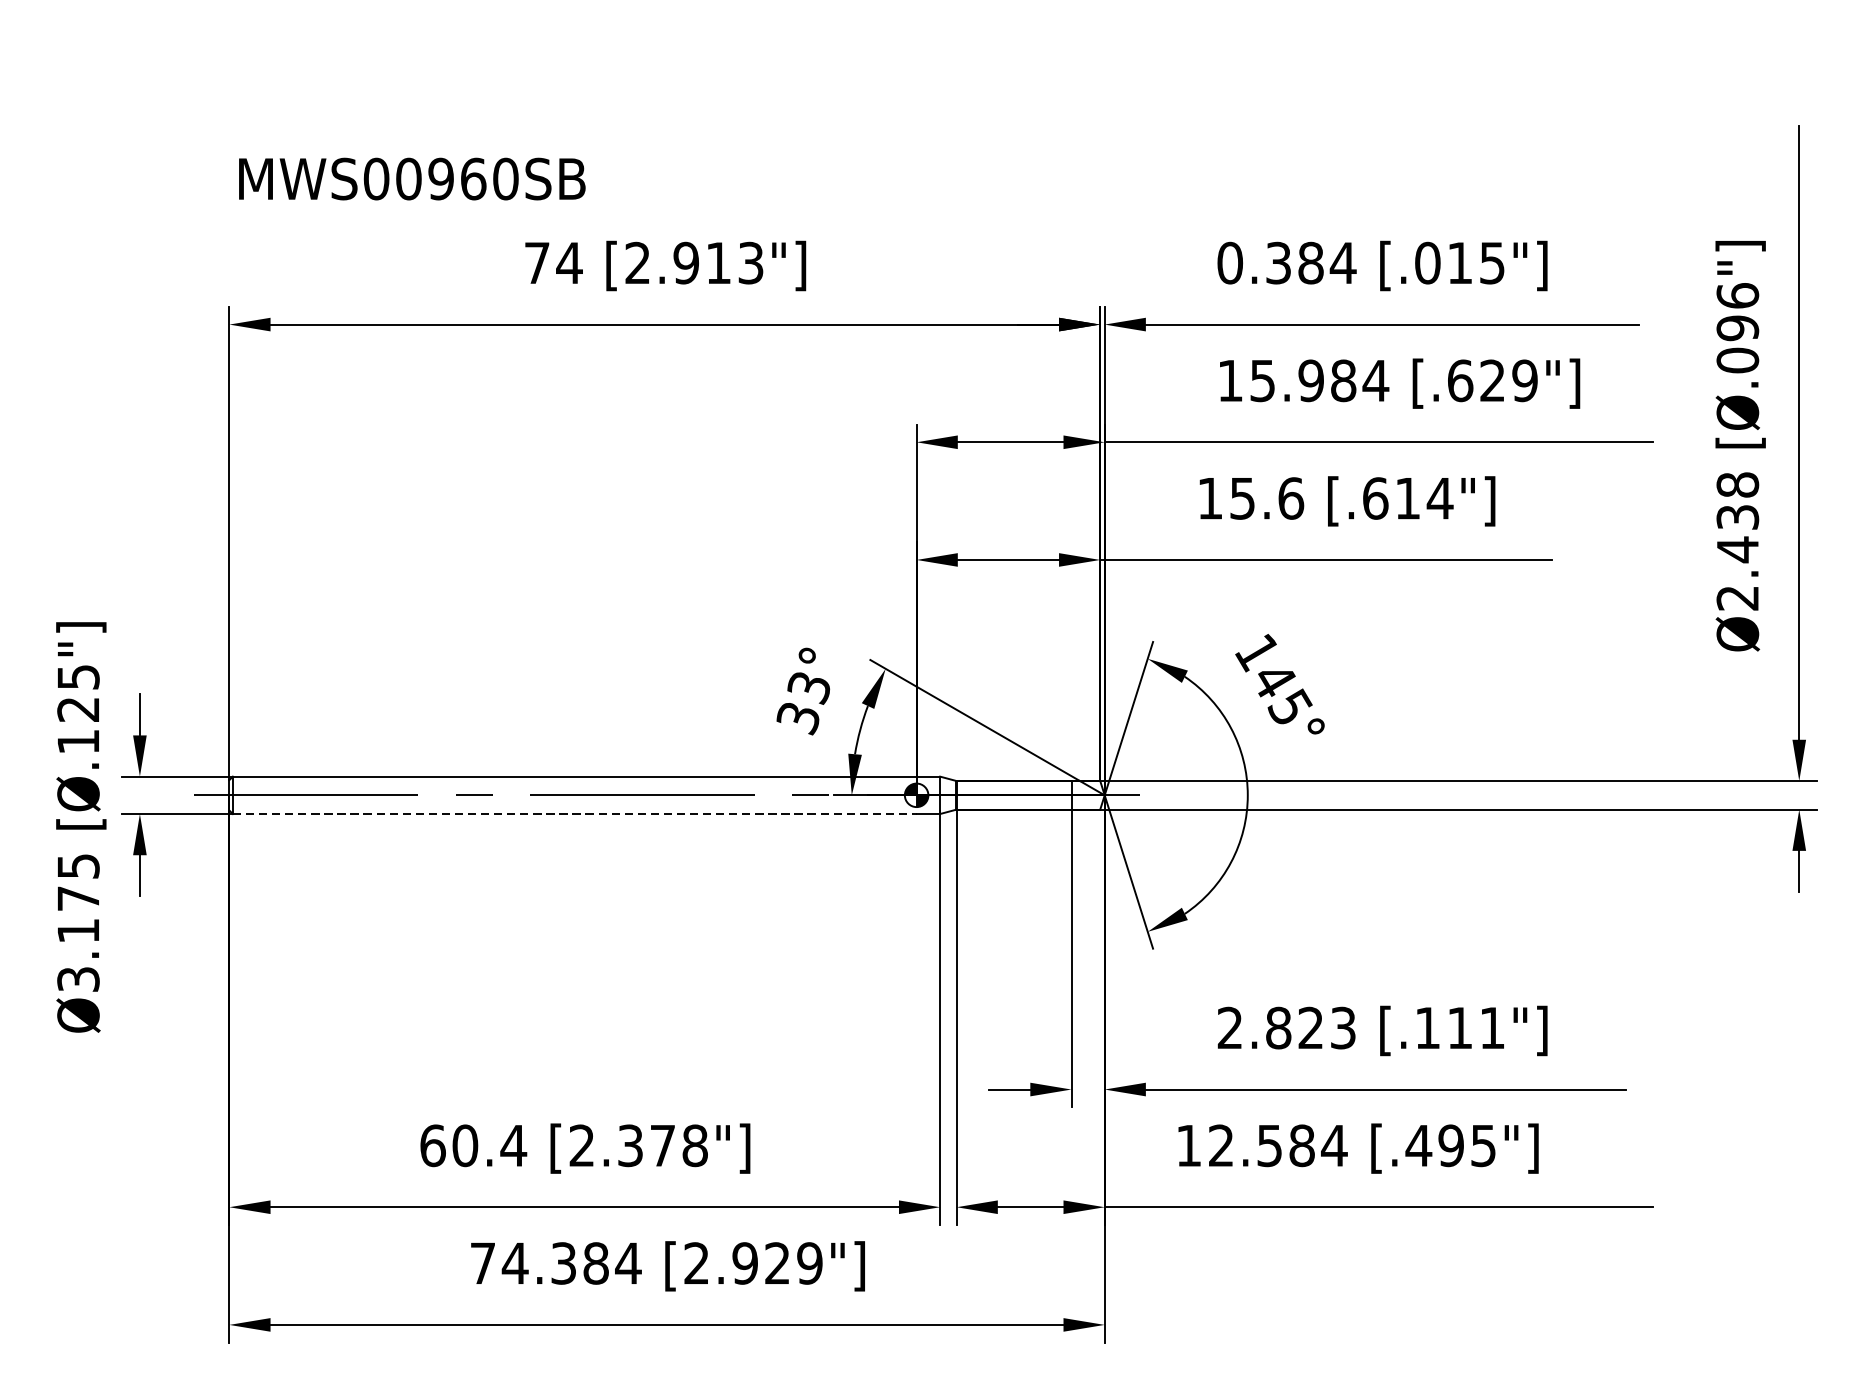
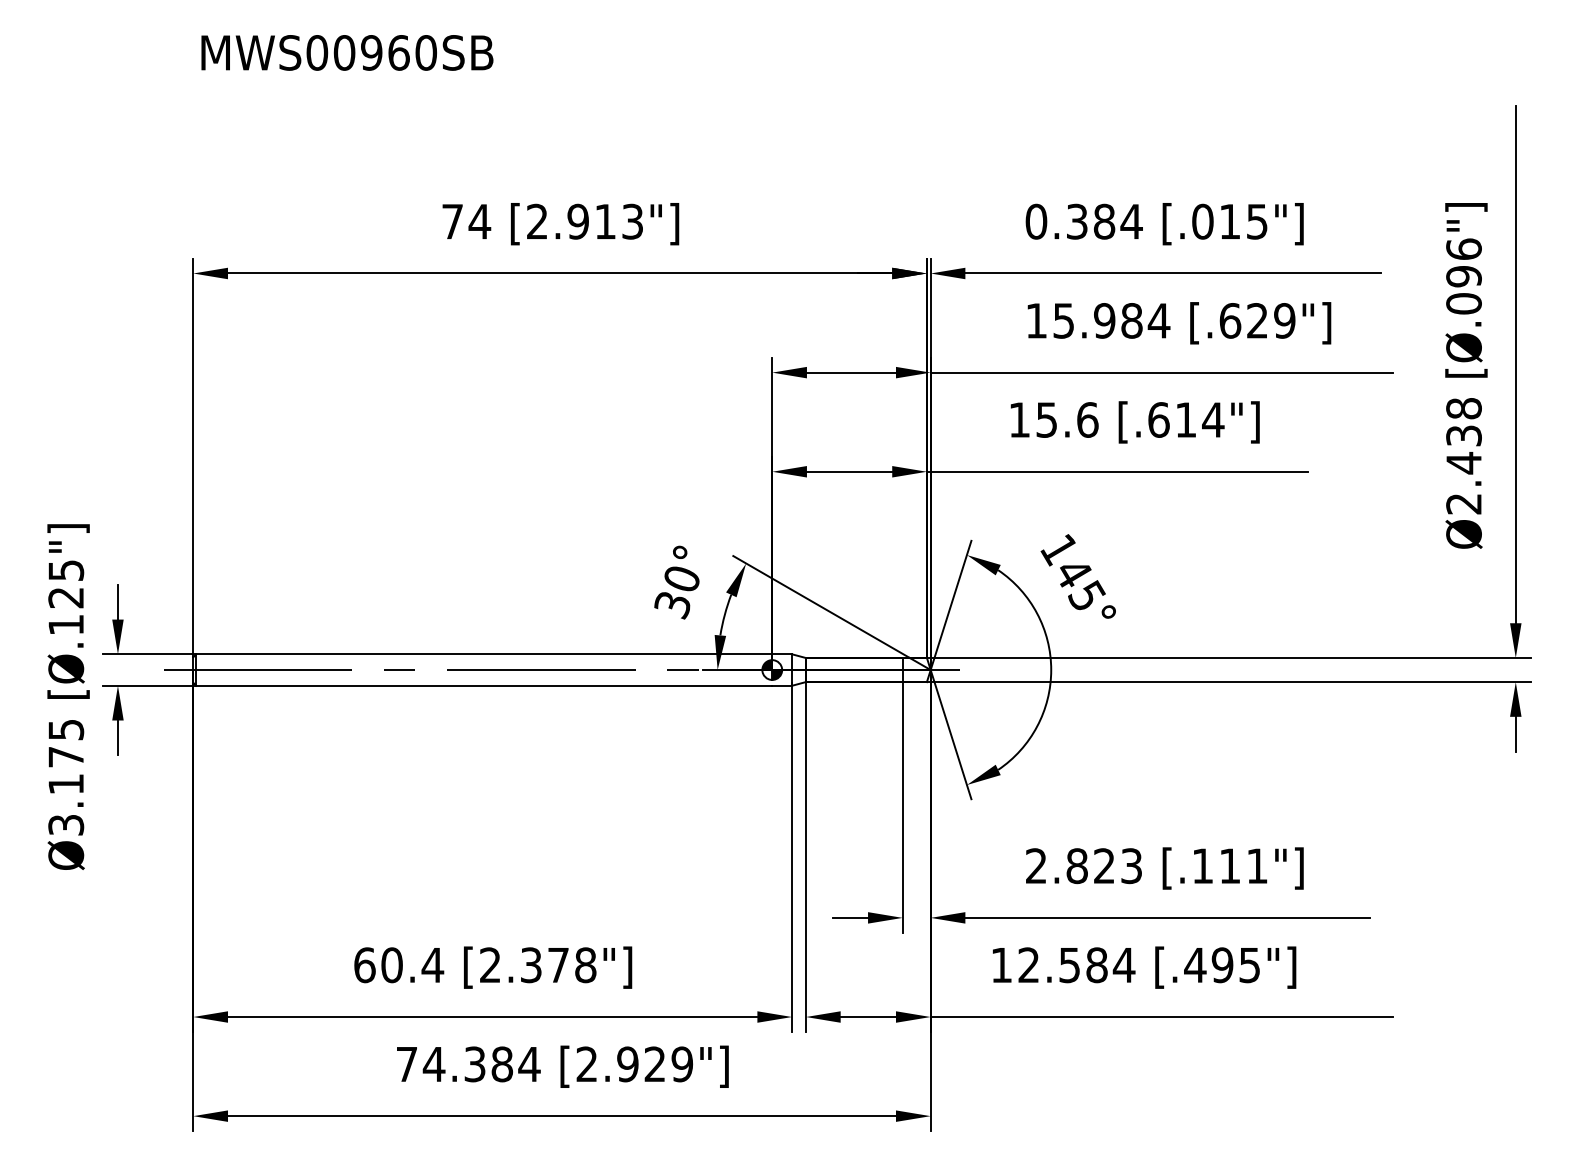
text: (412, 178) -> (347, 52), moved
text: (808, 687) -> (681, 579), 33° -> 30°
line: (575, 813) -> (484, 685), dashed -> solid

